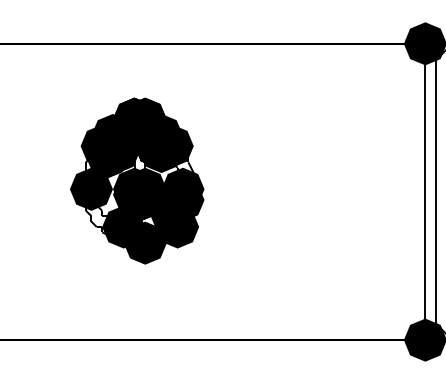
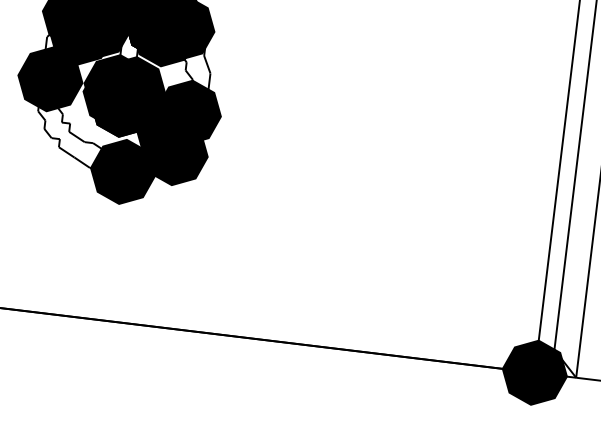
fill: (182, 188) -> (190, 94), removed
fill: (123, 226) -> (92, 142), removed

